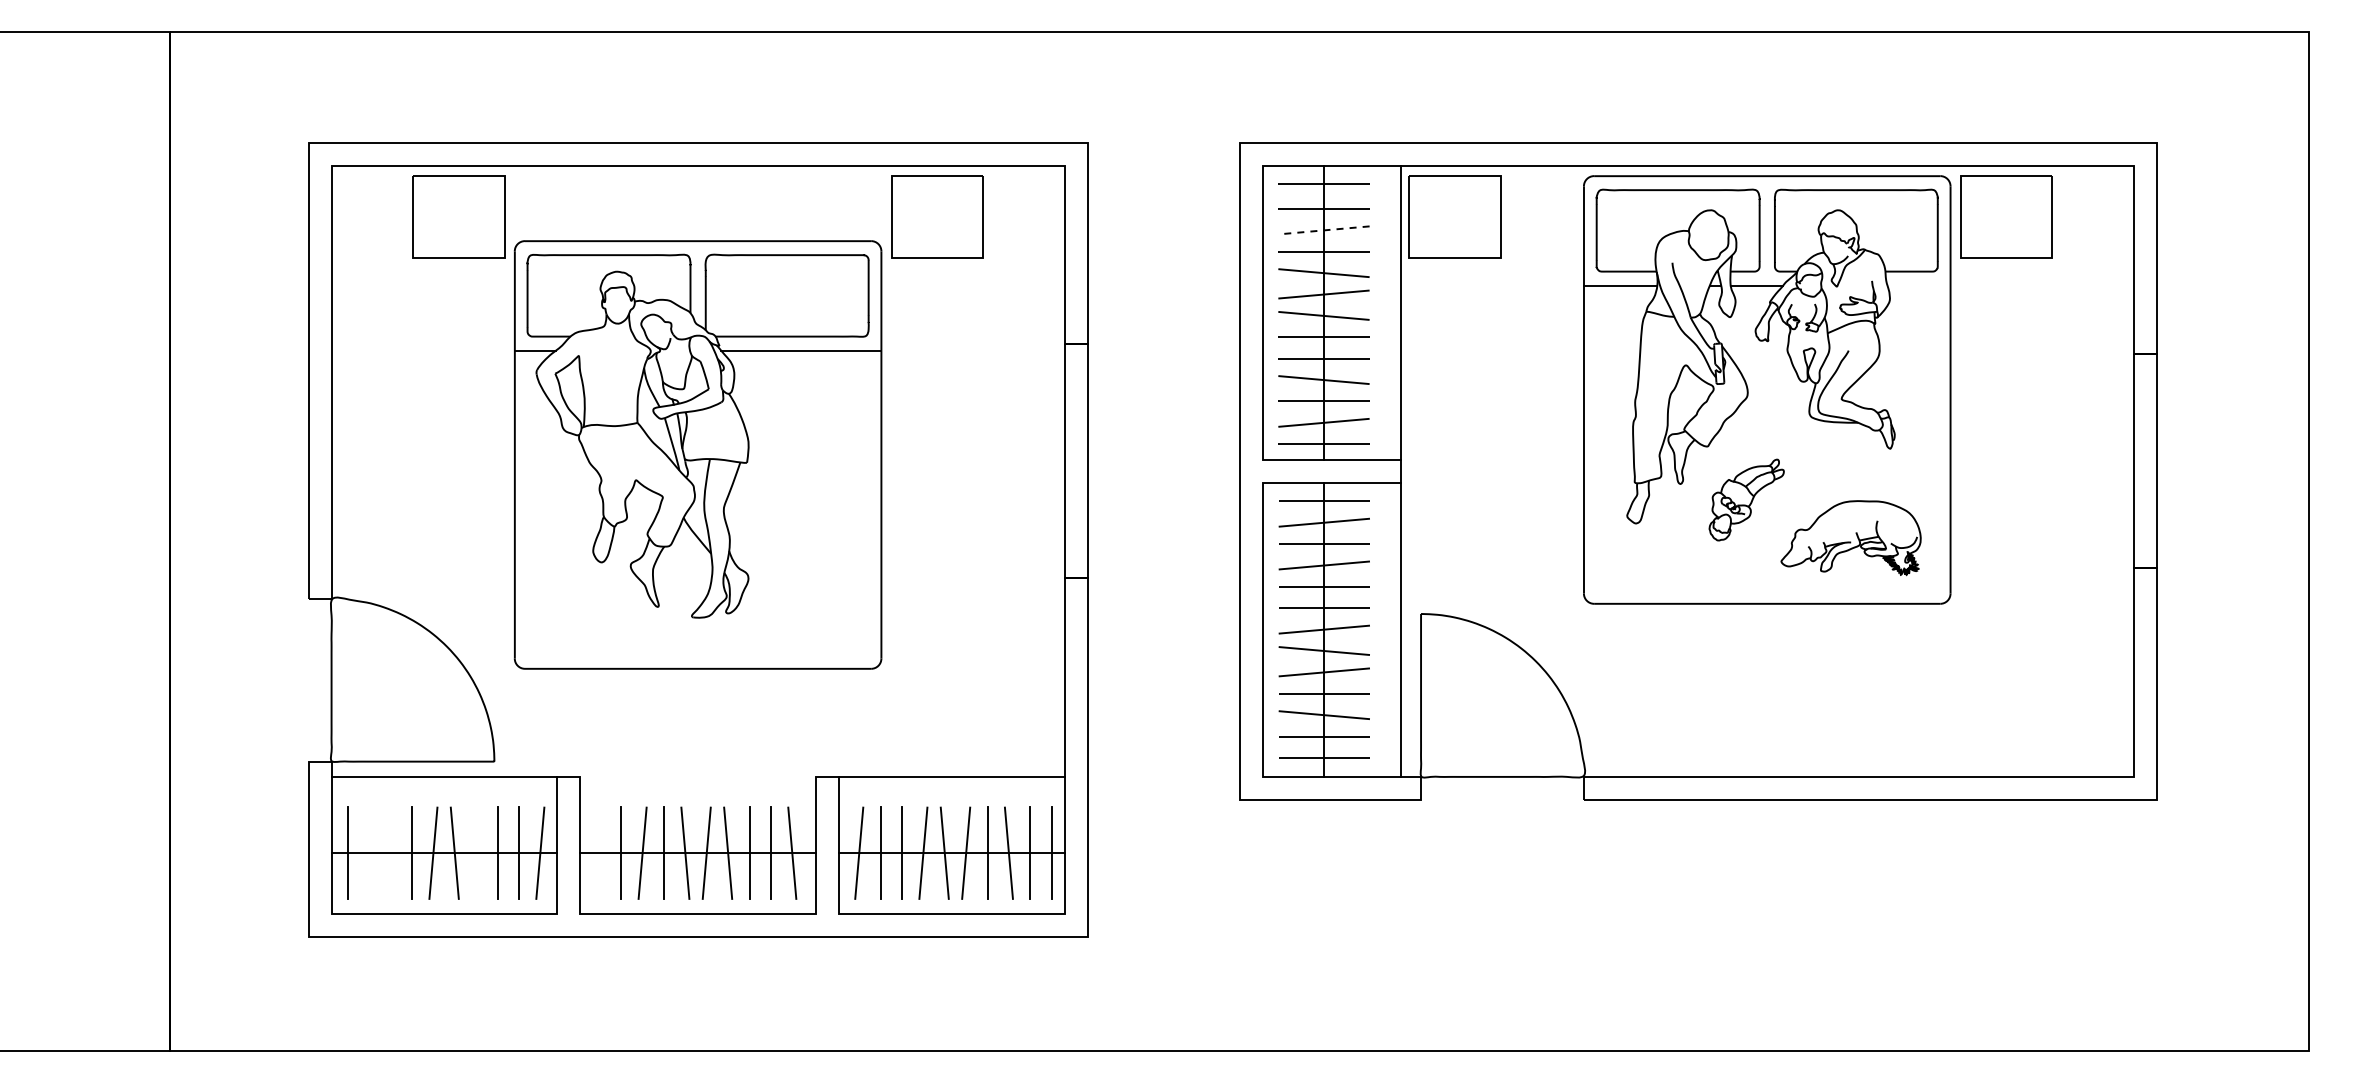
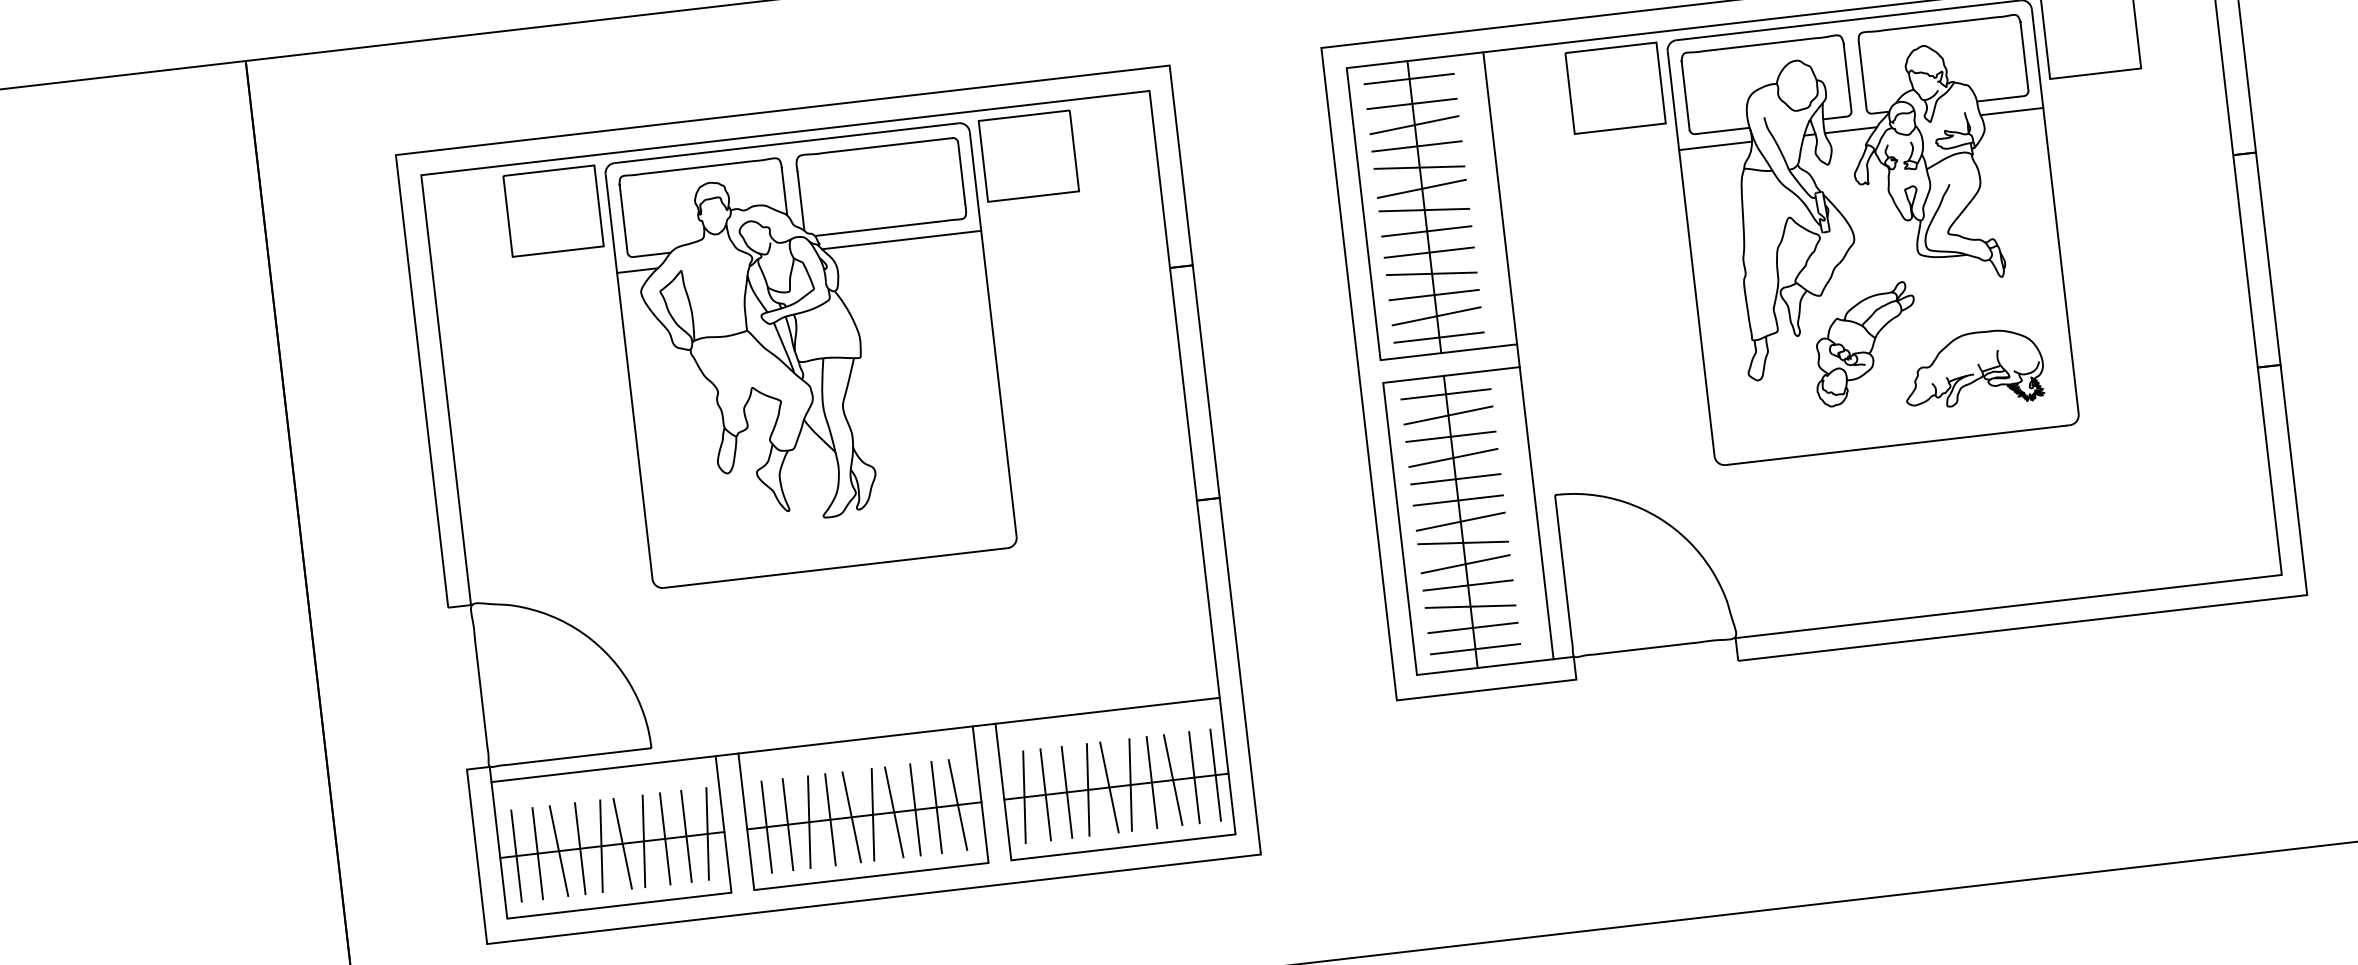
part: (1454, 216) -> (1615, 87), moved
line: (1323, 230) -> (1414, 125), dashed -> solid
line: (1918, 285) -> (2011, 111), added
part: (697, 454) -> (810, 355), moved
part: (1746, 499) -> (1865, 343), size x1.43
line: (698, 776) -> (855, 739), added
line: (390, 852) -> (558, 850), added
line: (476, 852) -> (644, 840), added
line: (369, 853) -> (537, 853), added
line: (599, 853) -> (766, 827), added

